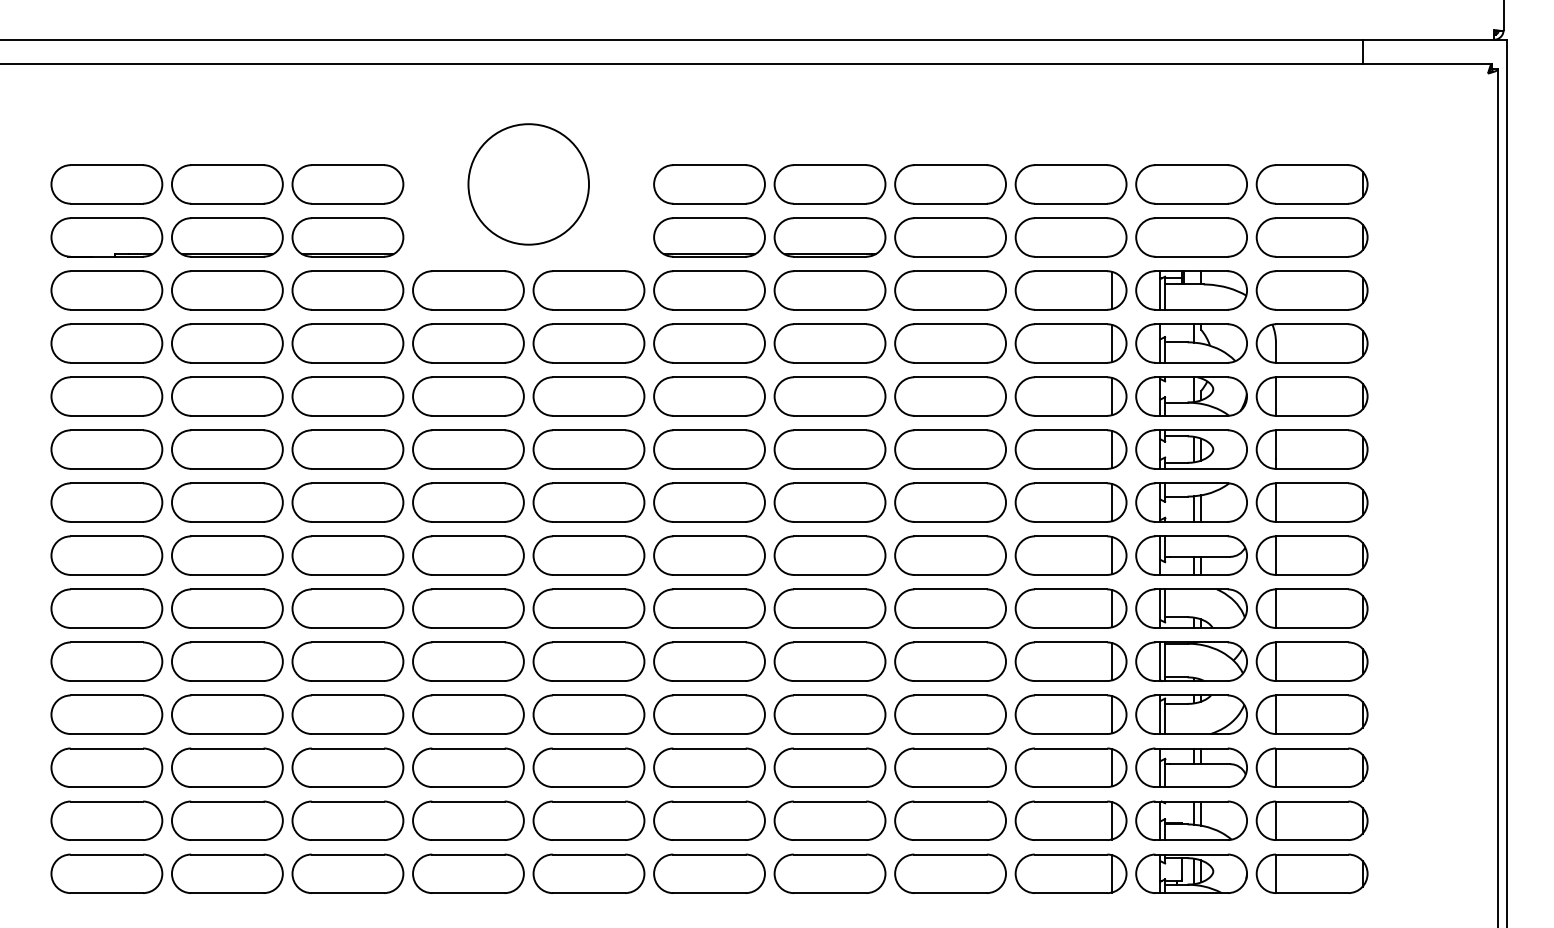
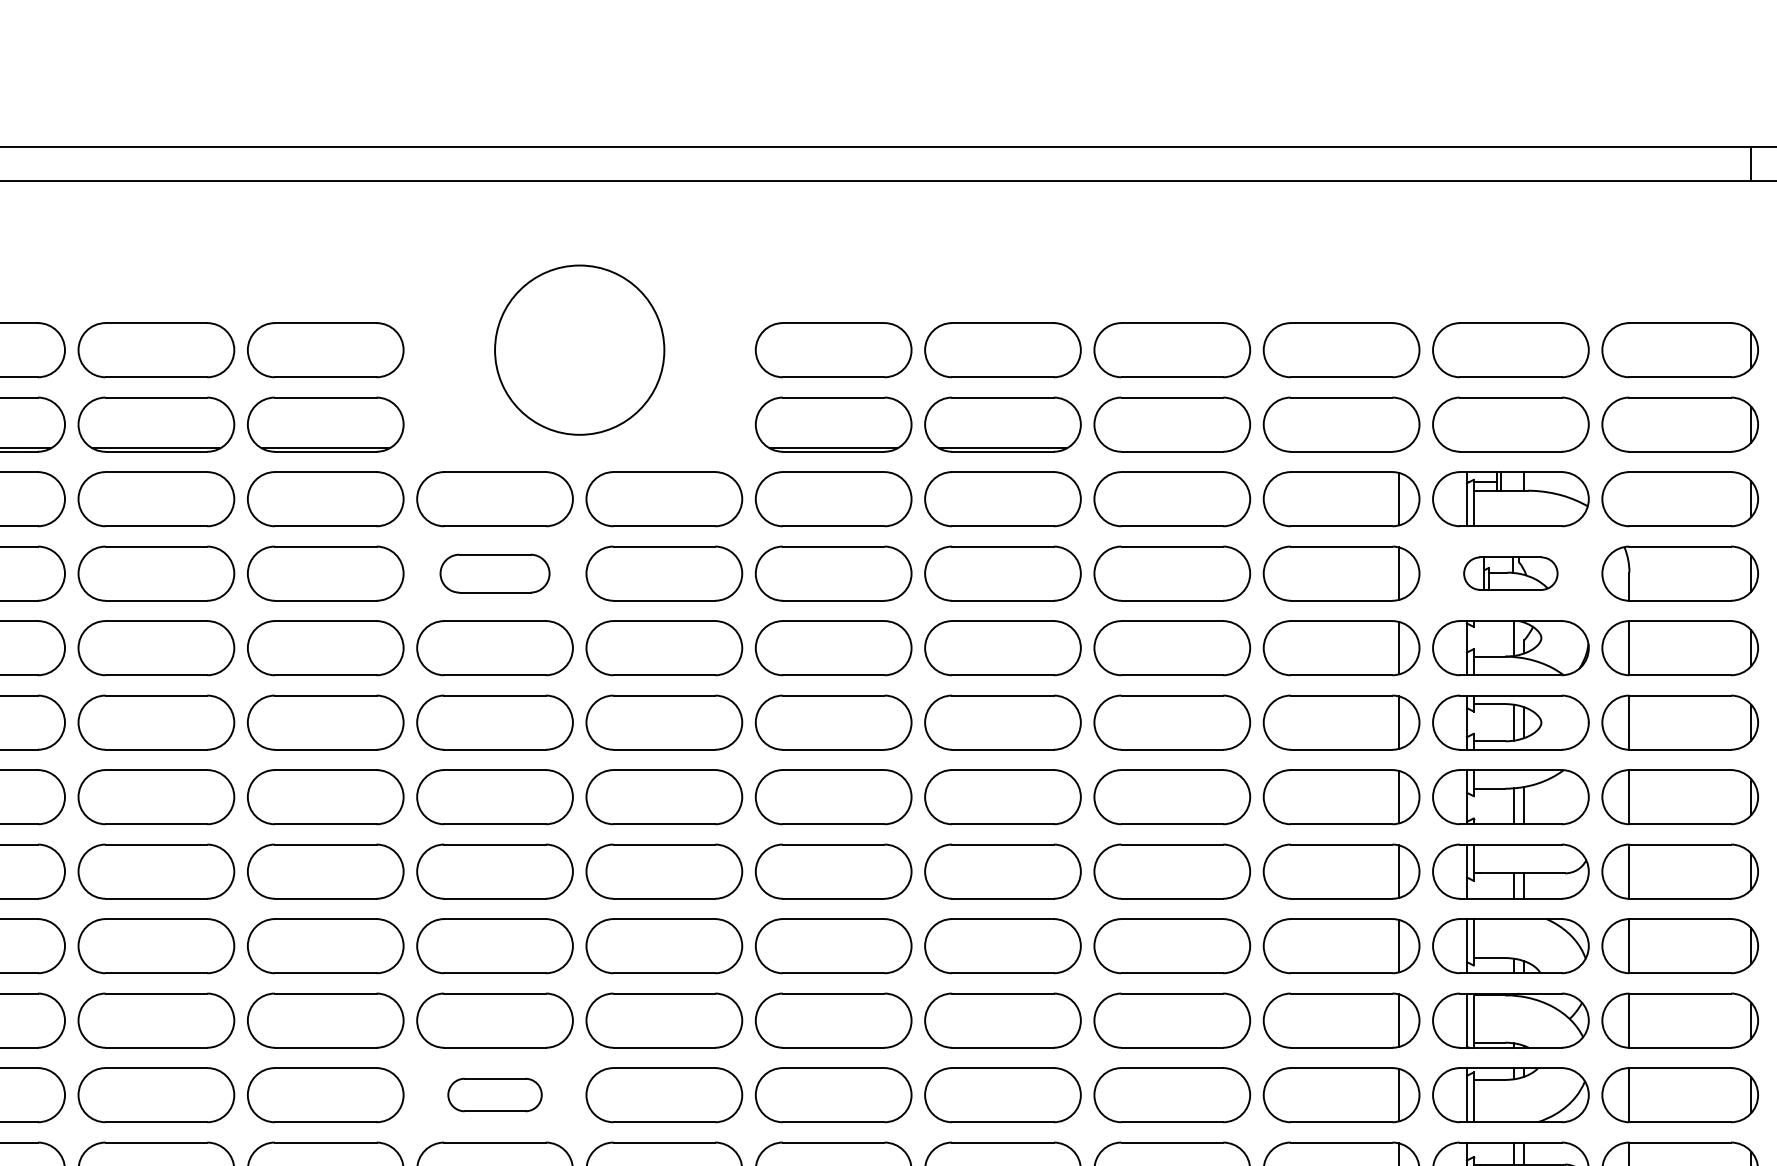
part: (468, 343) -> (495, 573), size x0.7
part: (1191, 343) -> (1510, 573), size x0.6
part: (468, 714) -> (495, 1094), size x0.6

